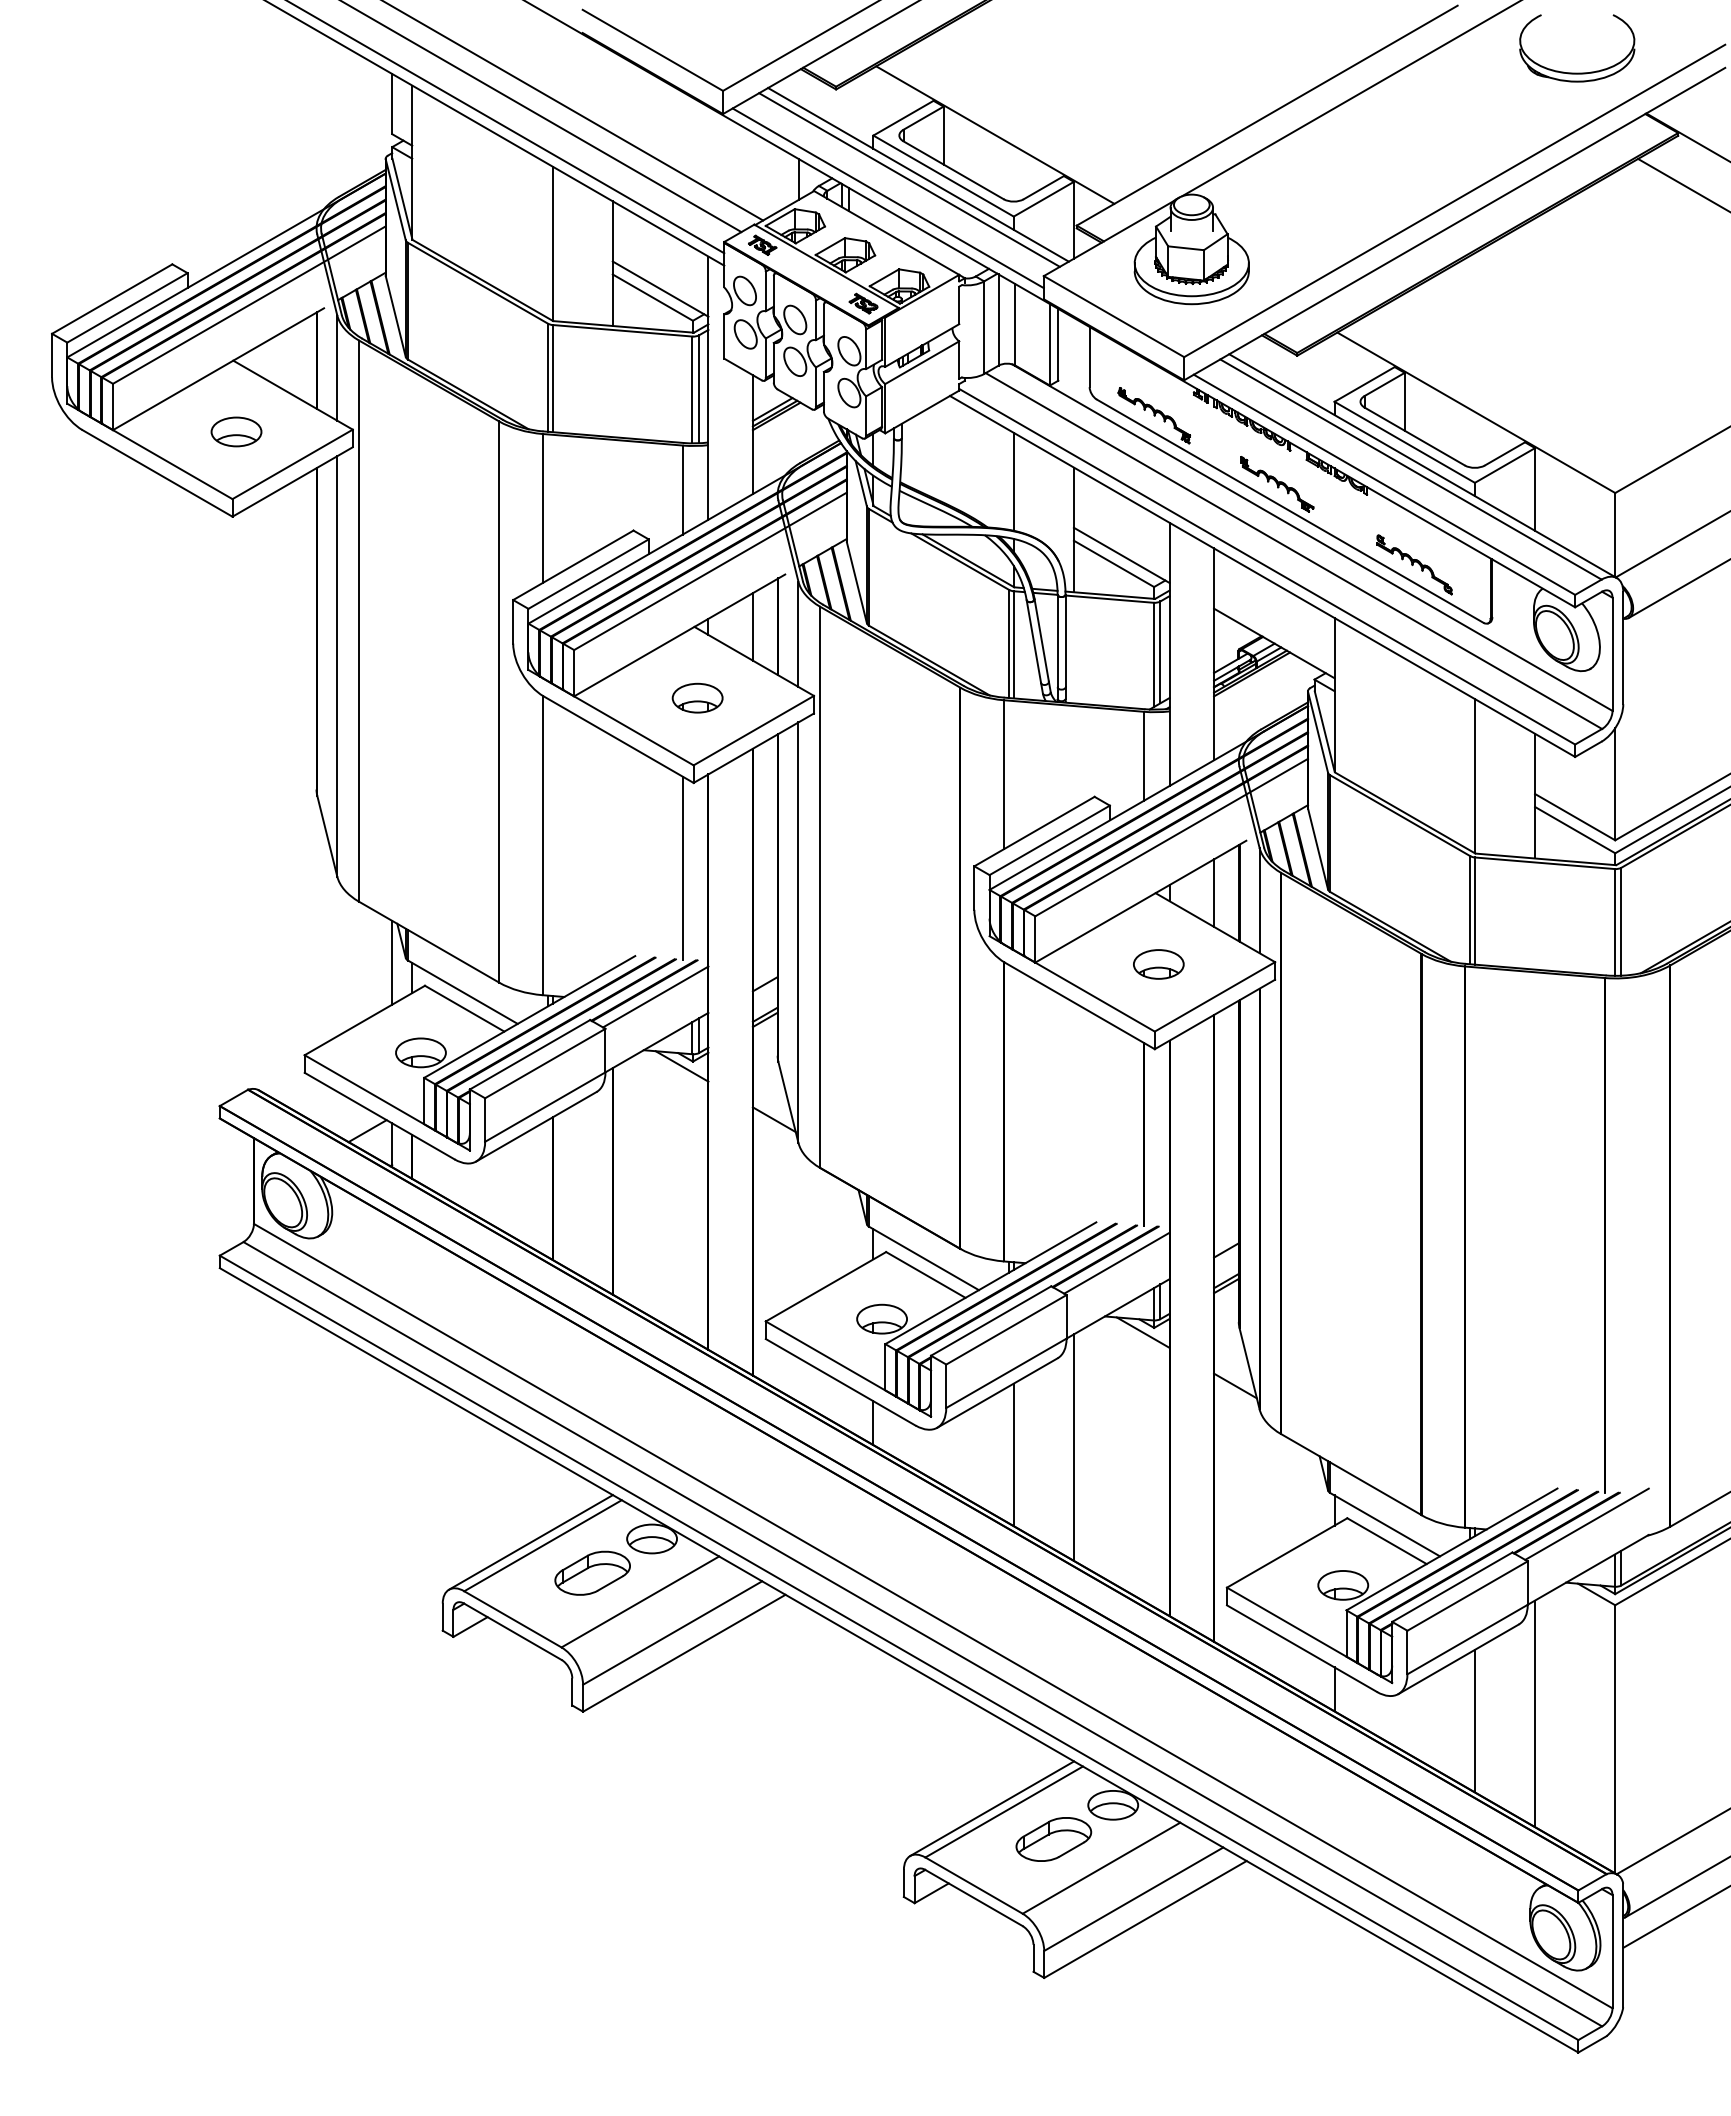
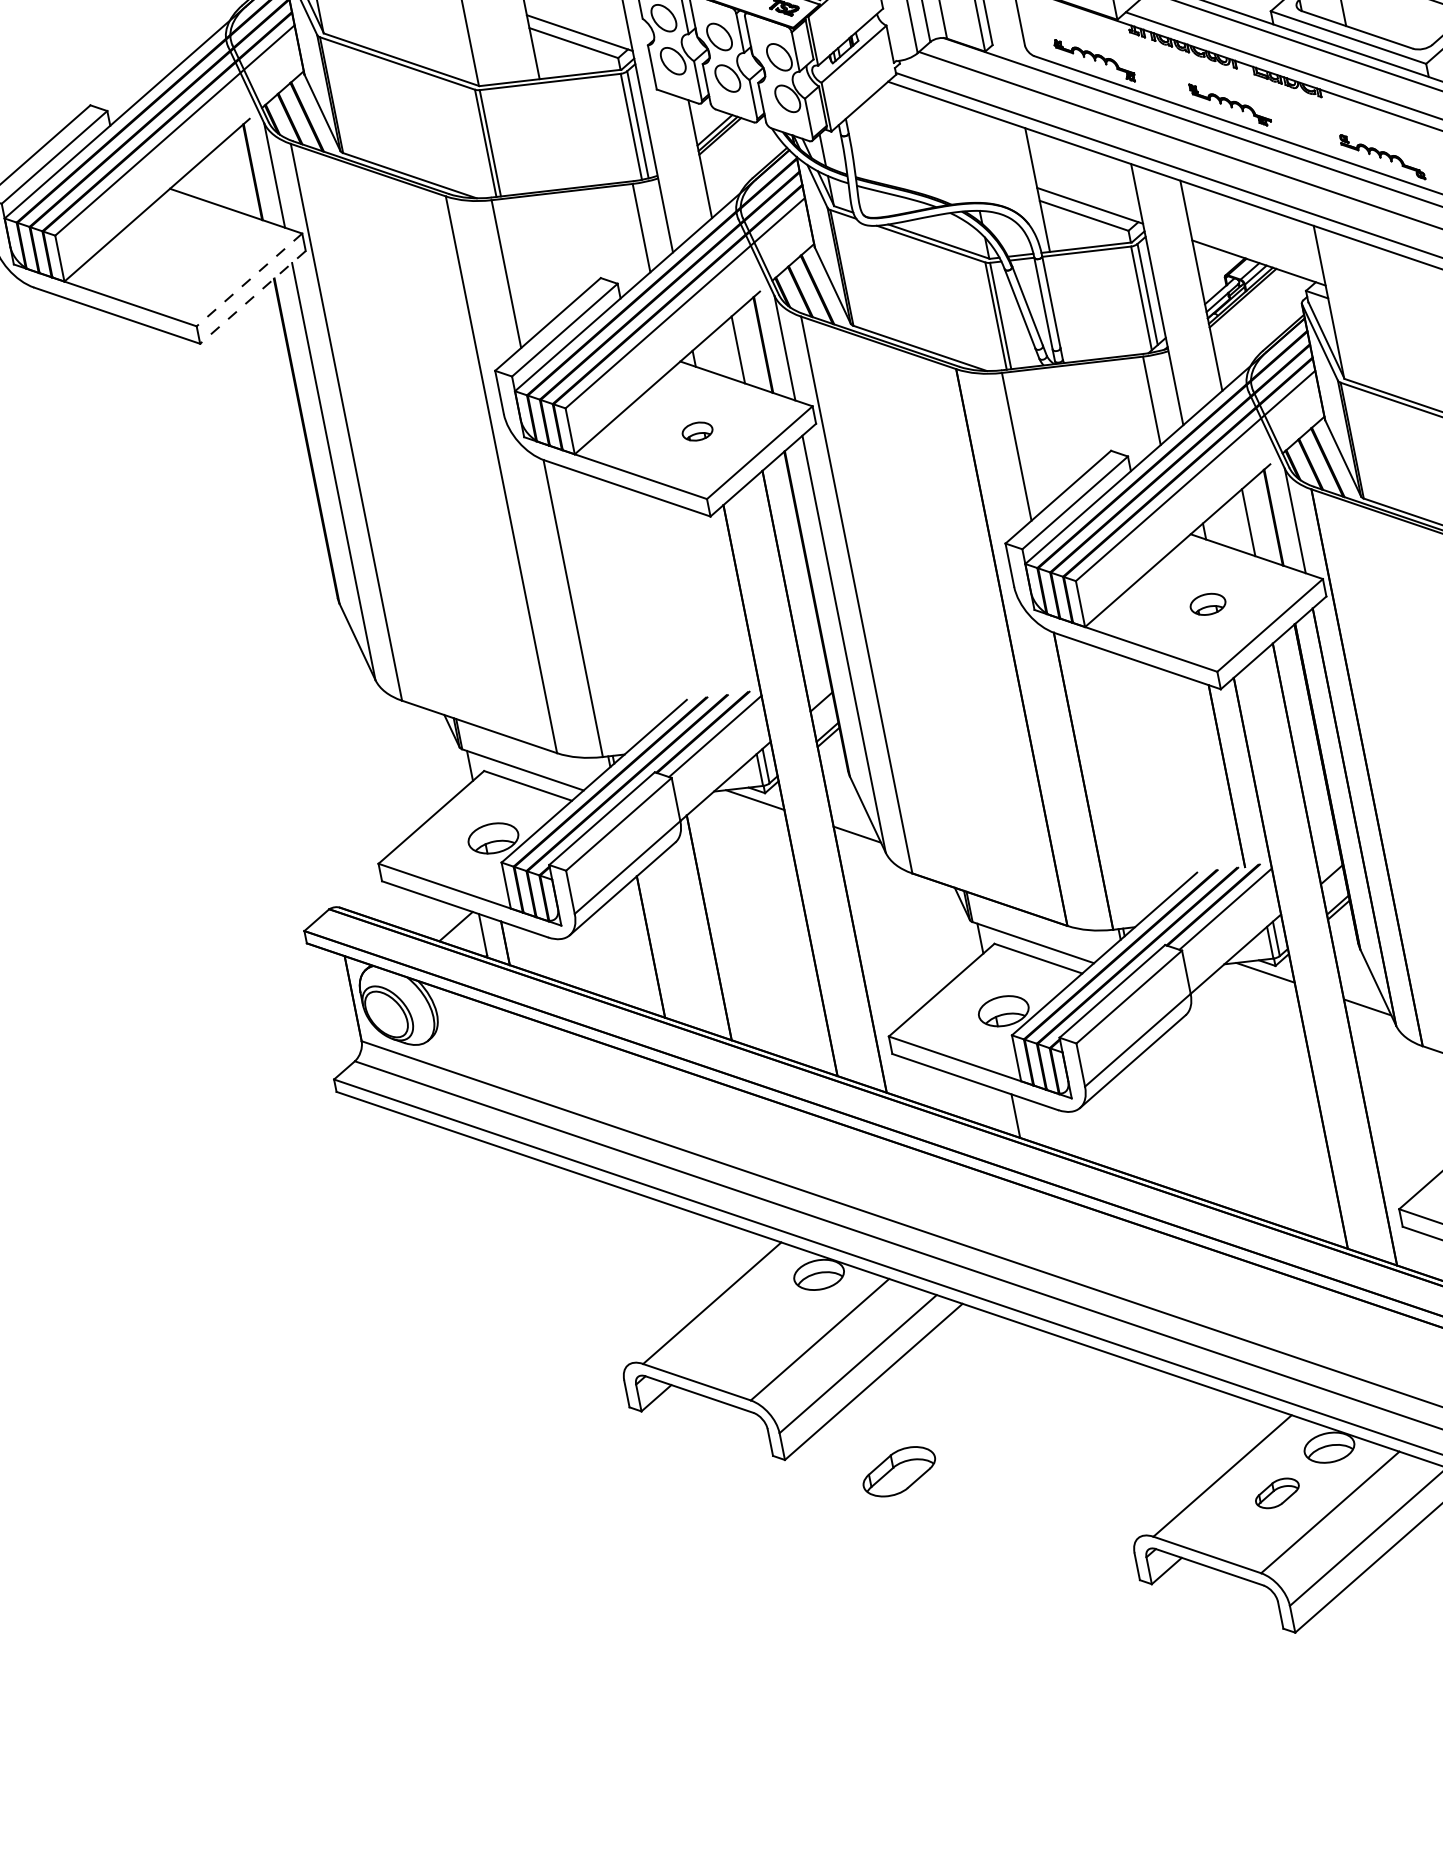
part: (236, 431) -> (187, 258), removed
line: (292, 464) -> (249, 280), solid -> dashed
line: (1013, 481) -> (968, 154), removed
line: (292, 482) -> (252, 297), solid -> dashed
part: (697, 697) -> (697, 430), size x0.6
line: (682, 867) -> (716, 602), removed
line: (392, 962) -> (447, 754), removed
part: (1158, 964) -> (1207, 604), size x0.7
line: (1073, 1447) -> (1219, 1100), removed
line: (1013, 1454) -> (1160, 1119), removed
line: (530, 1542) -> (699, 1302), removed
part: (592, 1572) -> (898, 1470), moved
line: (992, 1808) -> (1210, 1474), removed
part: (1053, 1839) -> (1277, 1493), size x0.6

